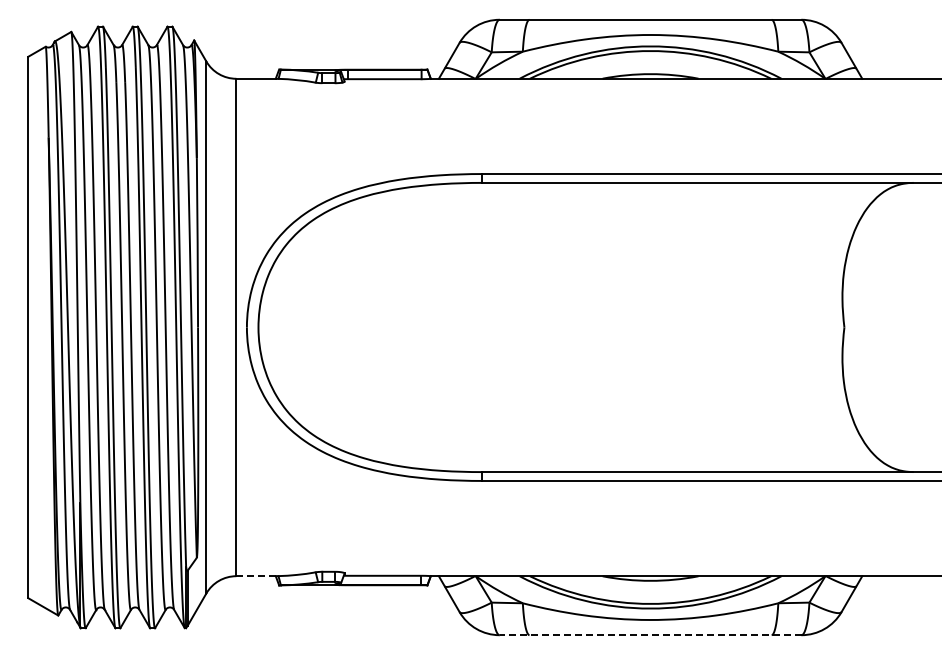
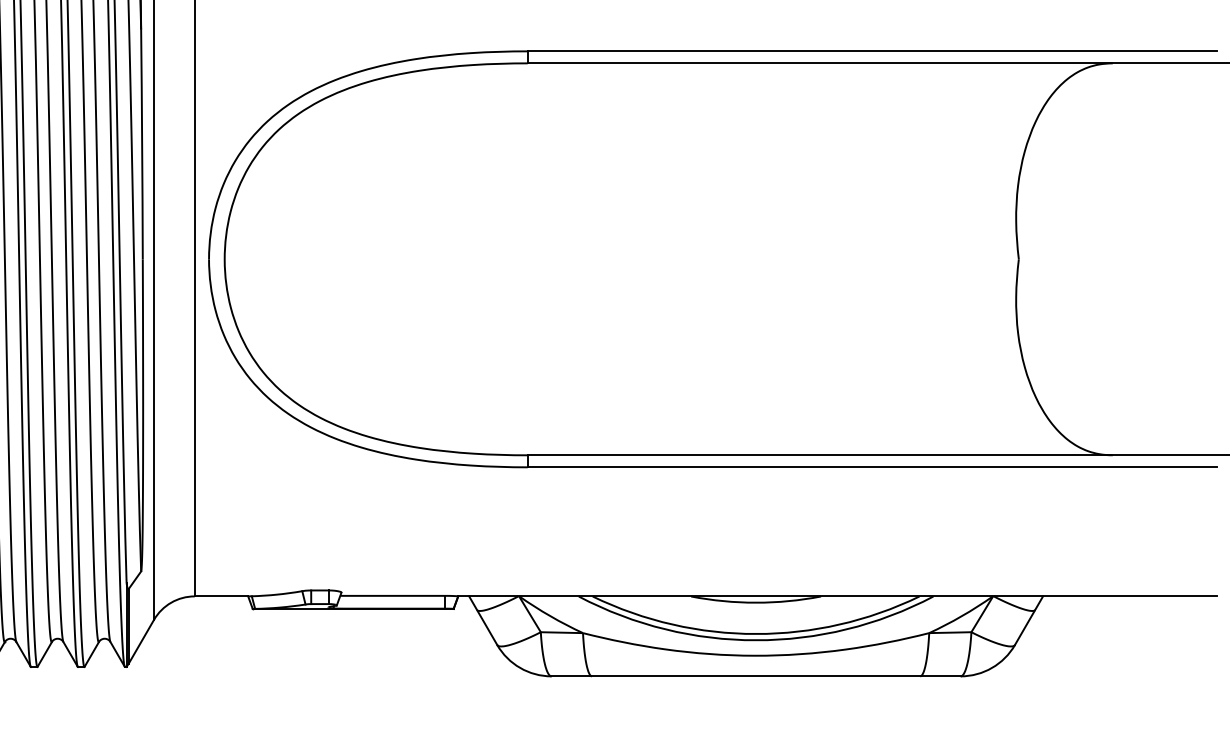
line: (256, 576) -> (222, 596), dashed -> solid
line: (650, 635) -> (756, 676), dashed -> solid

